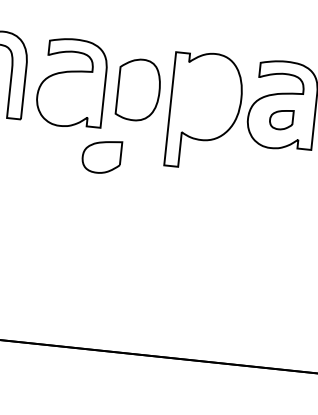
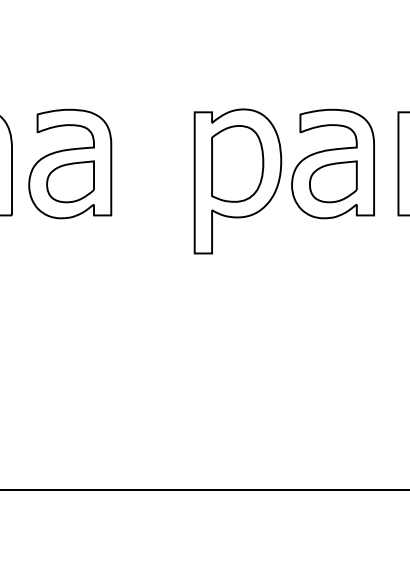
part: (138, 89) -> (237, 163), moved
part: (281, 119) -> (333, 181), size x1.67
part: (101, 156) -> (70, 181), moved

